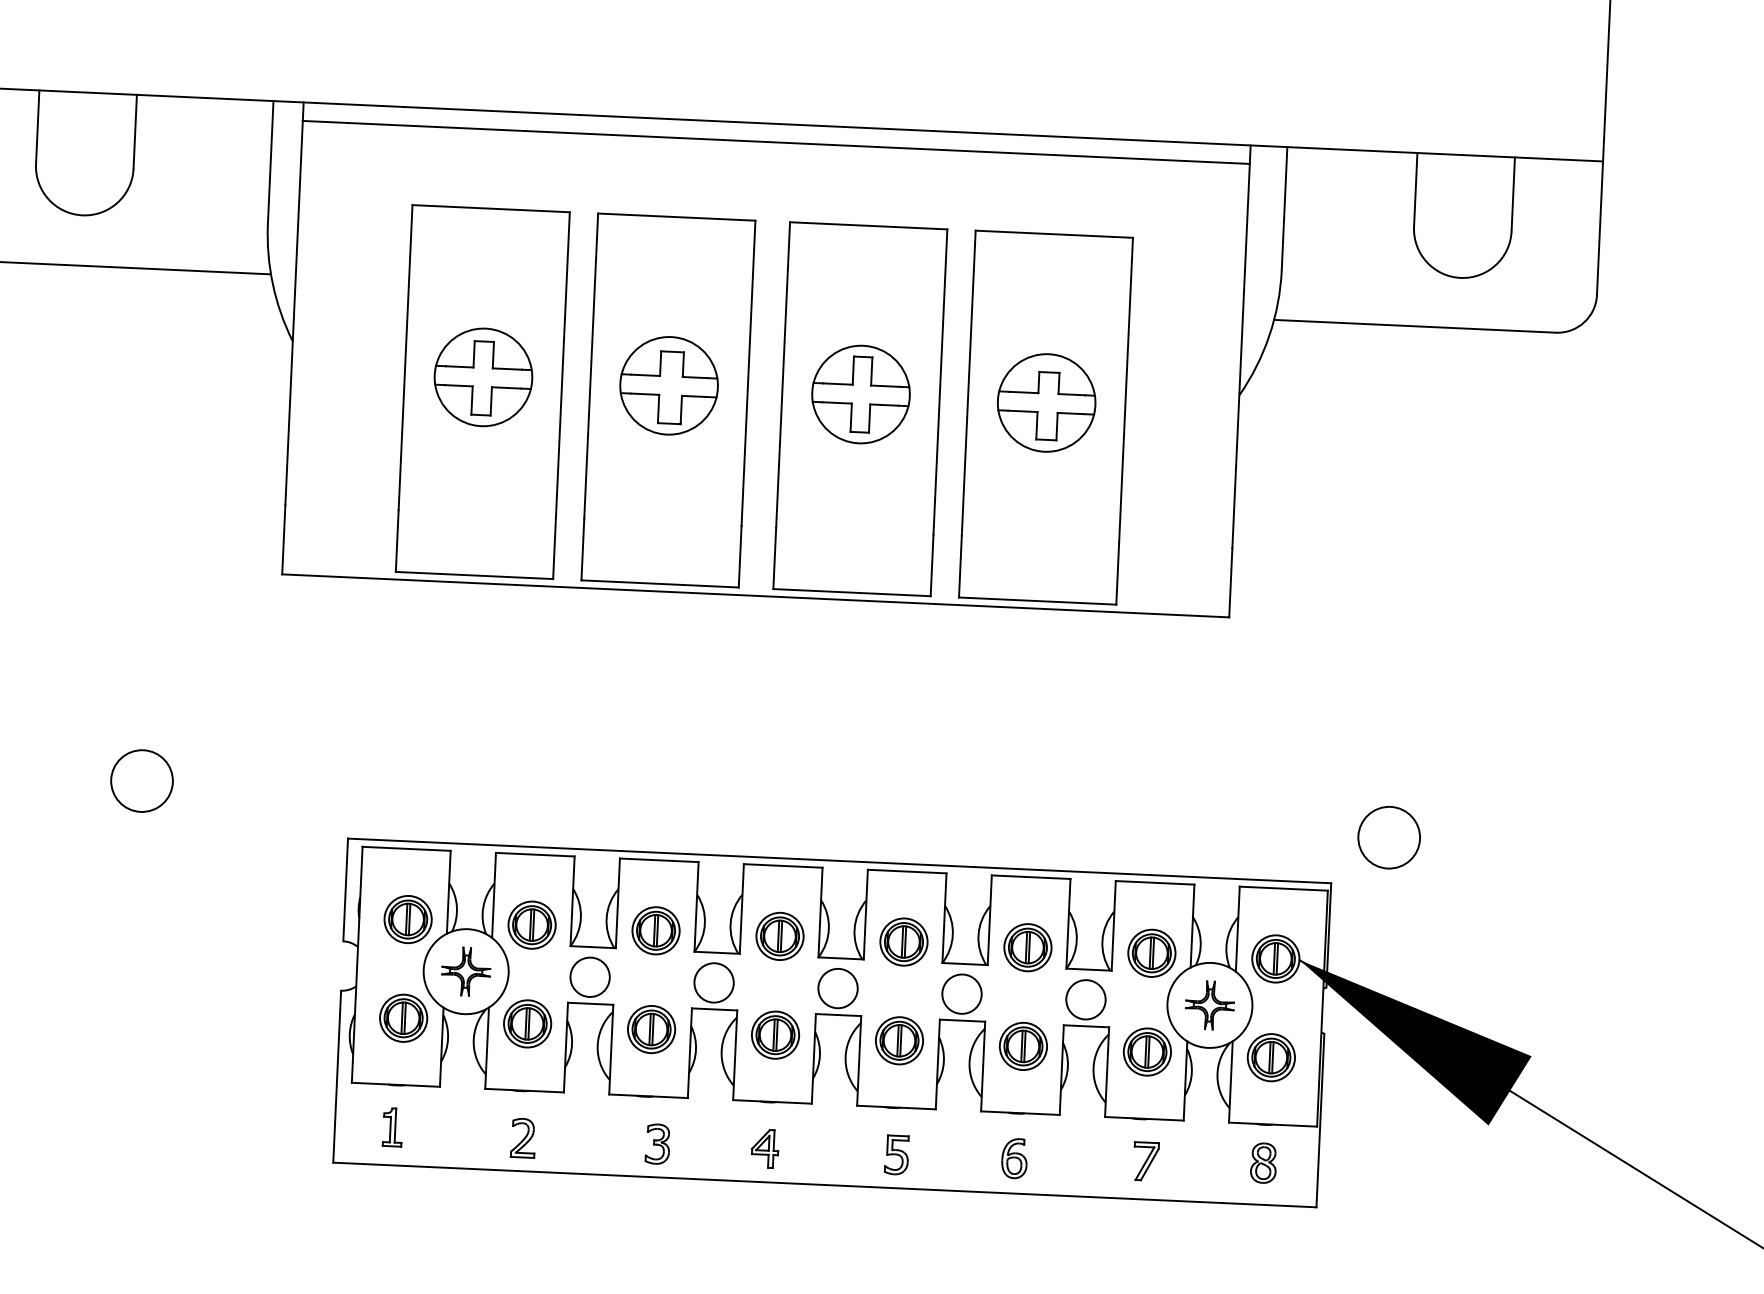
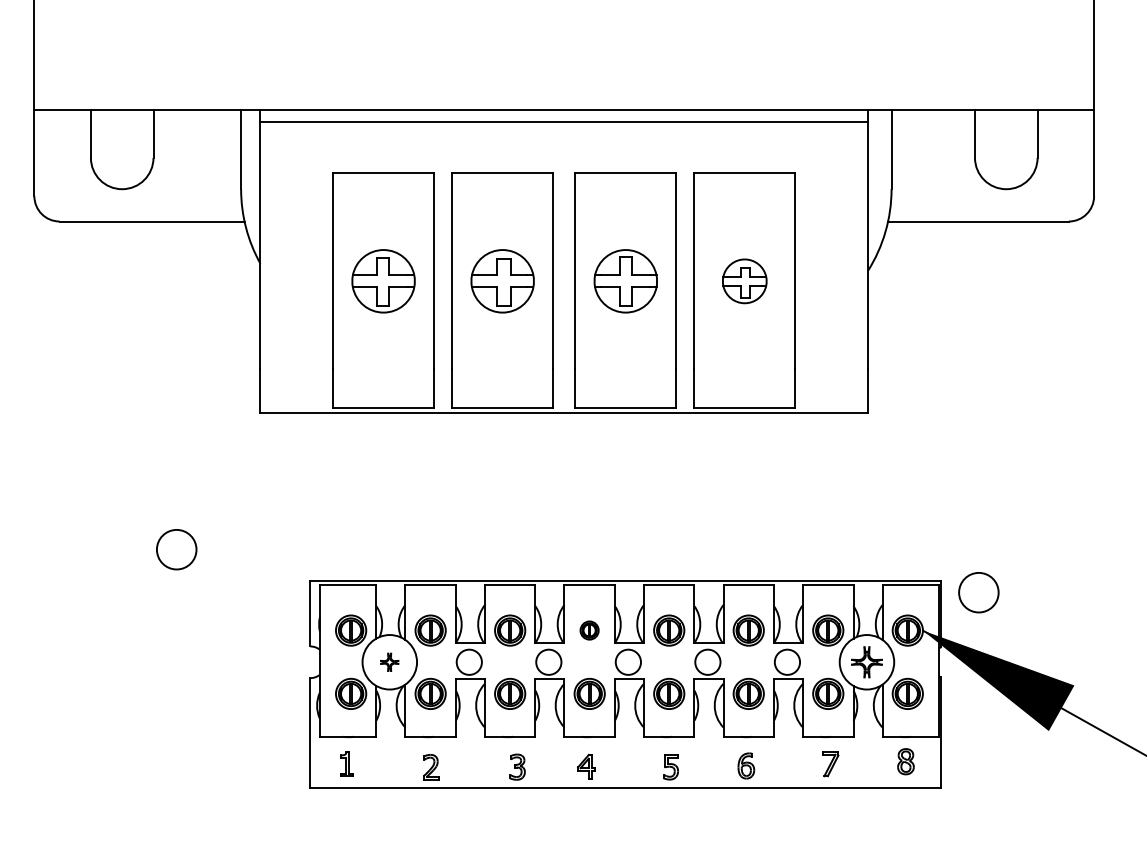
part: (1046, 403) -> (744, 281), size x0.7
circle: (1388, 837) -> (978, 592), moved
part: (779, 936) -> (589, 630), size x0.6
part: (465, 971) -> (389, 662), size x0.6

